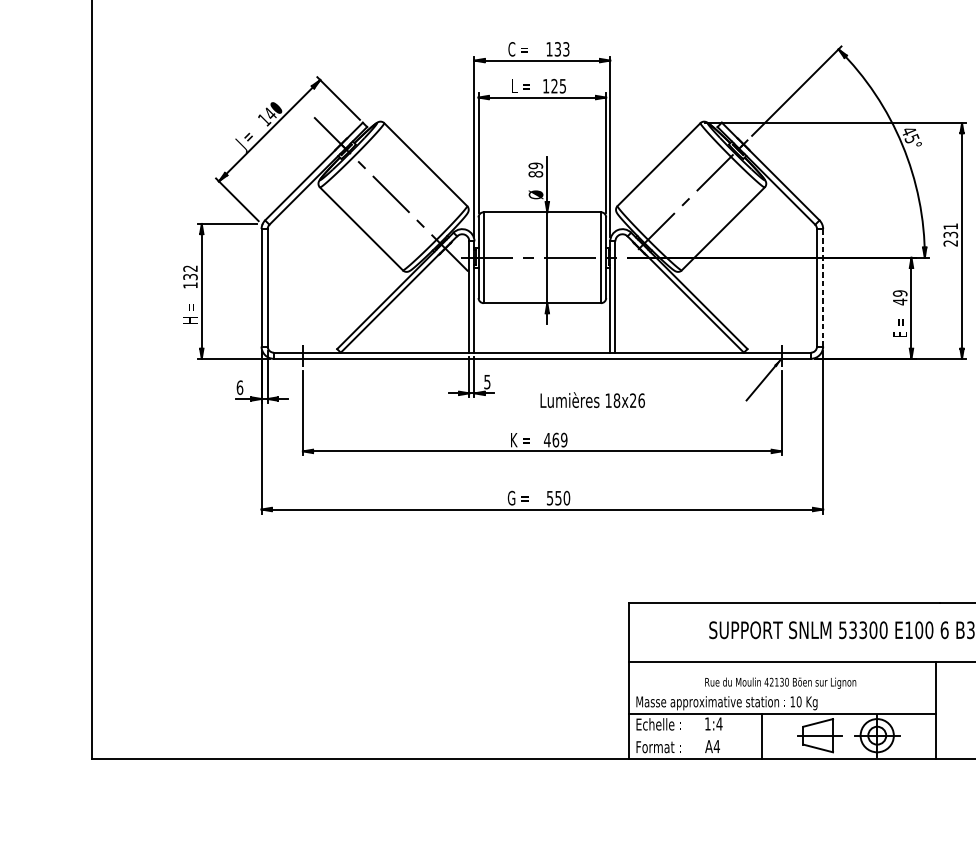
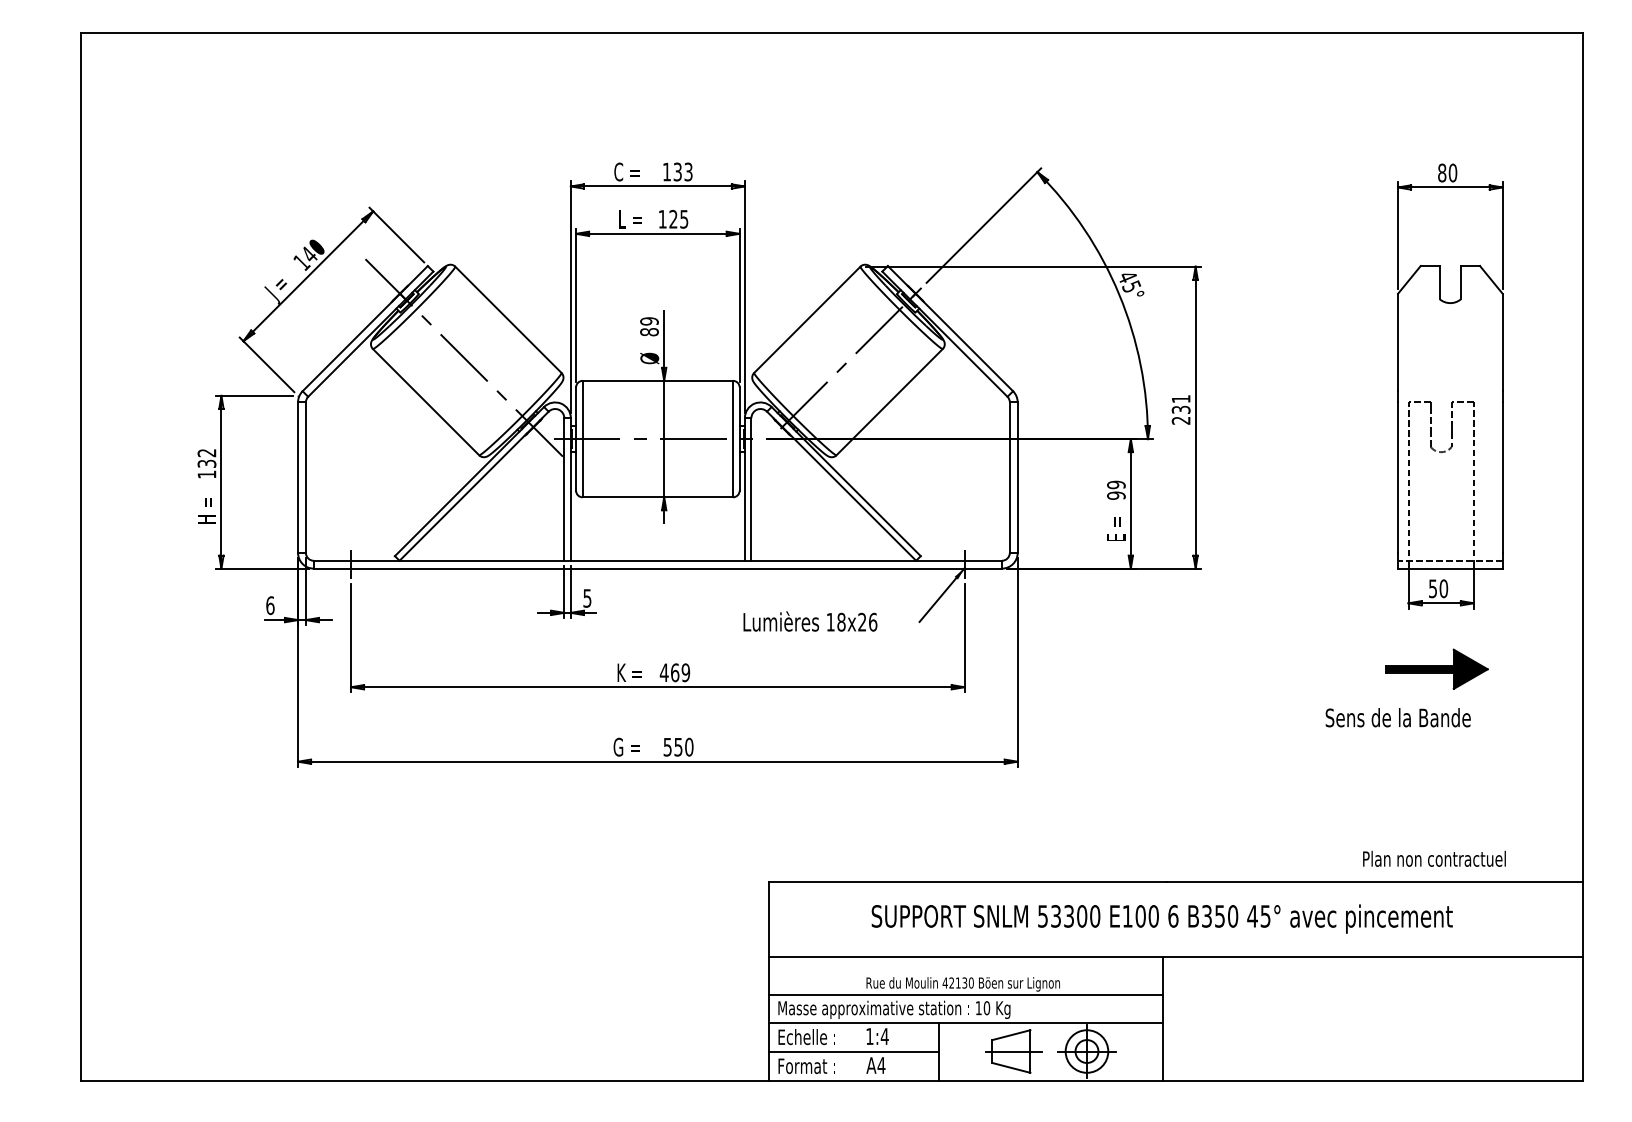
line: (823, 287) -> (1017, 477), dashed -> solid
text: (900, 301) -> (1116, 495), 49 -> 99
text: (592, 400) -> (810, 621), moved
line: (782, 691) -> (965, 994), added
line: (695, 736) -> (853, 1052), added

